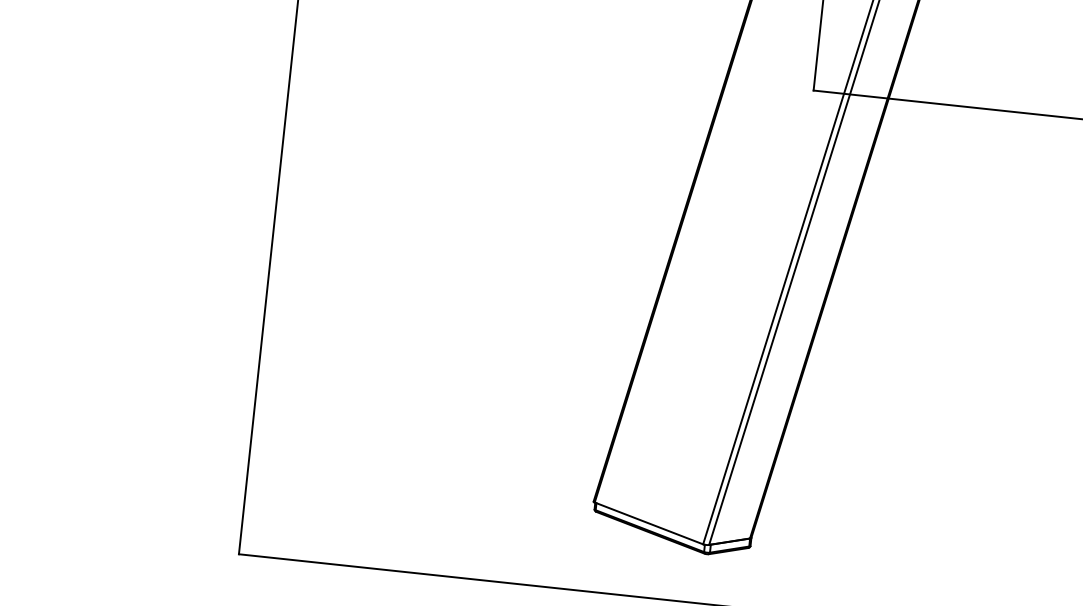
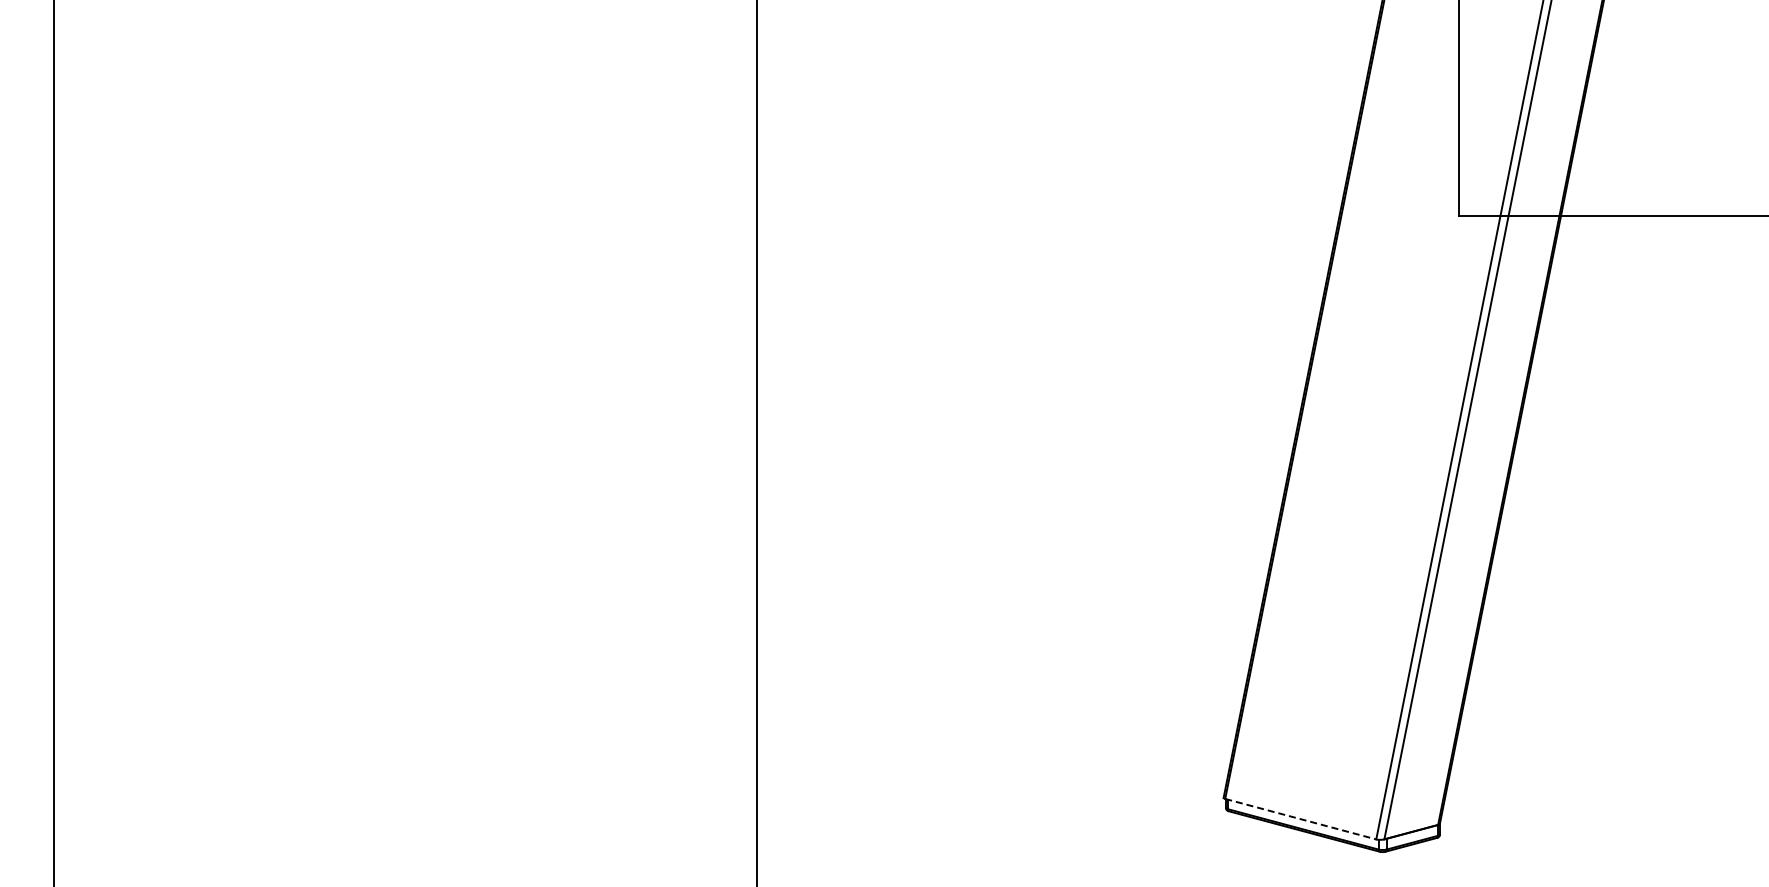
line: (649, 523) -> (1301, 819), solid -> dashed

